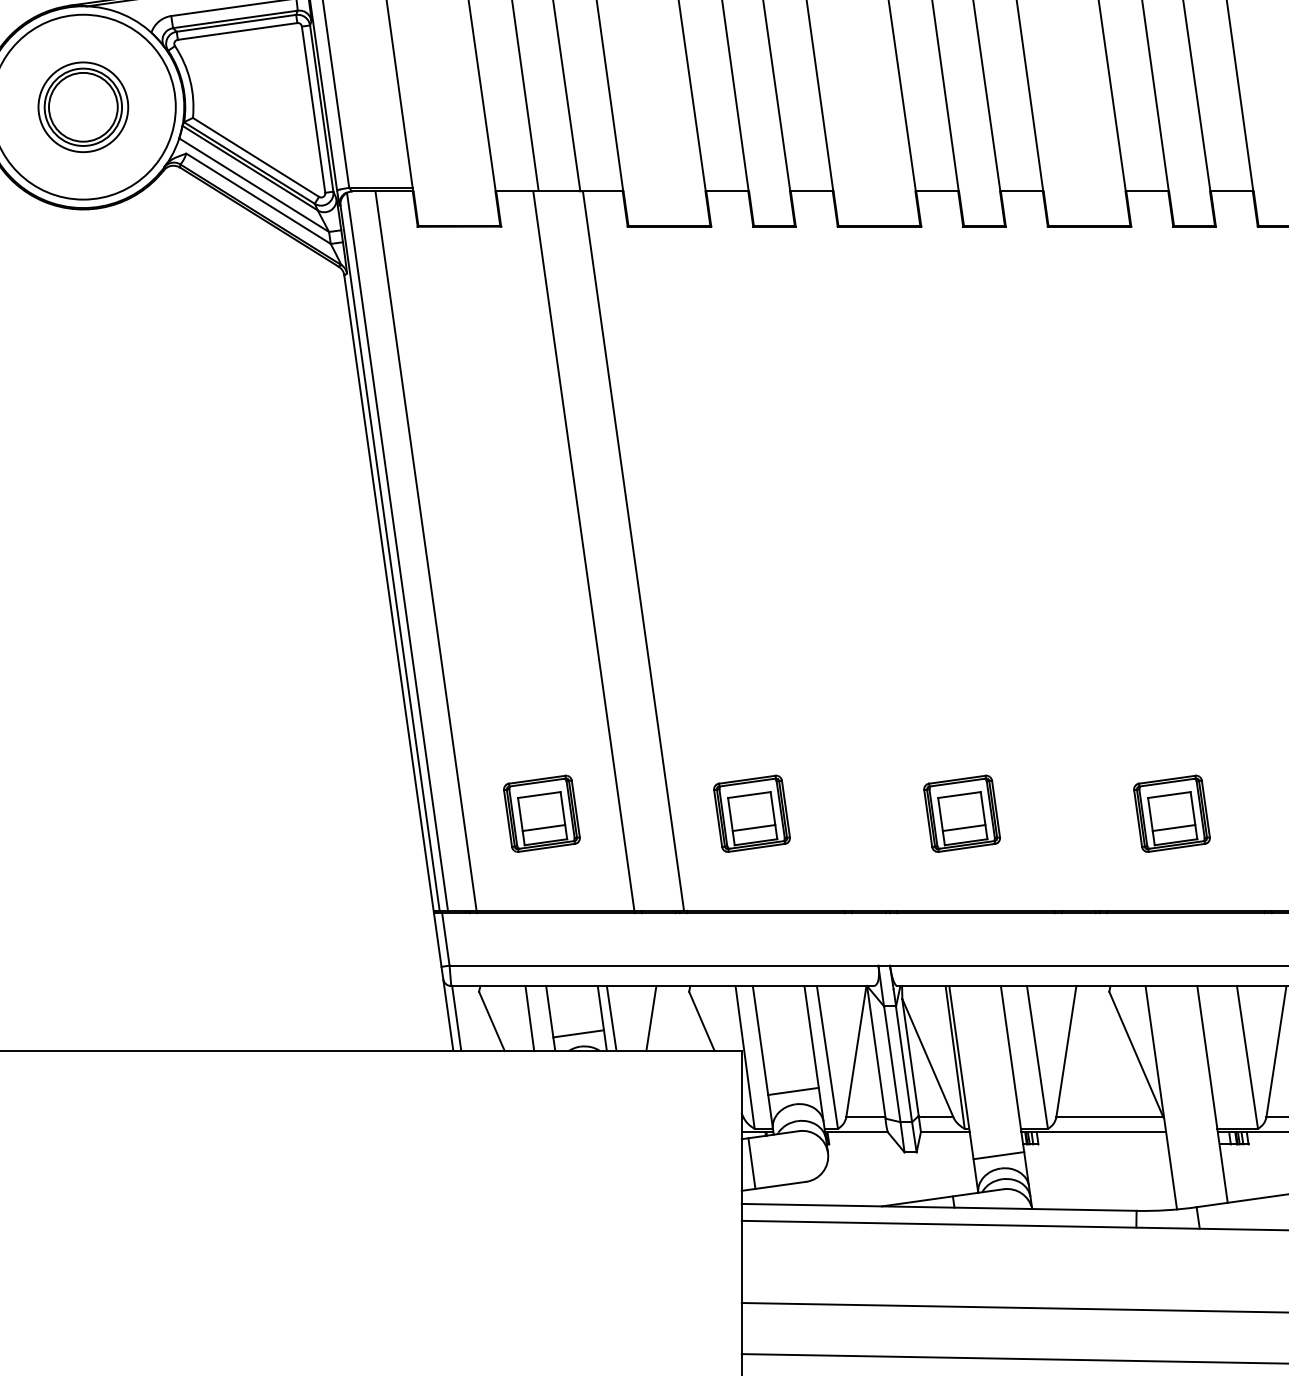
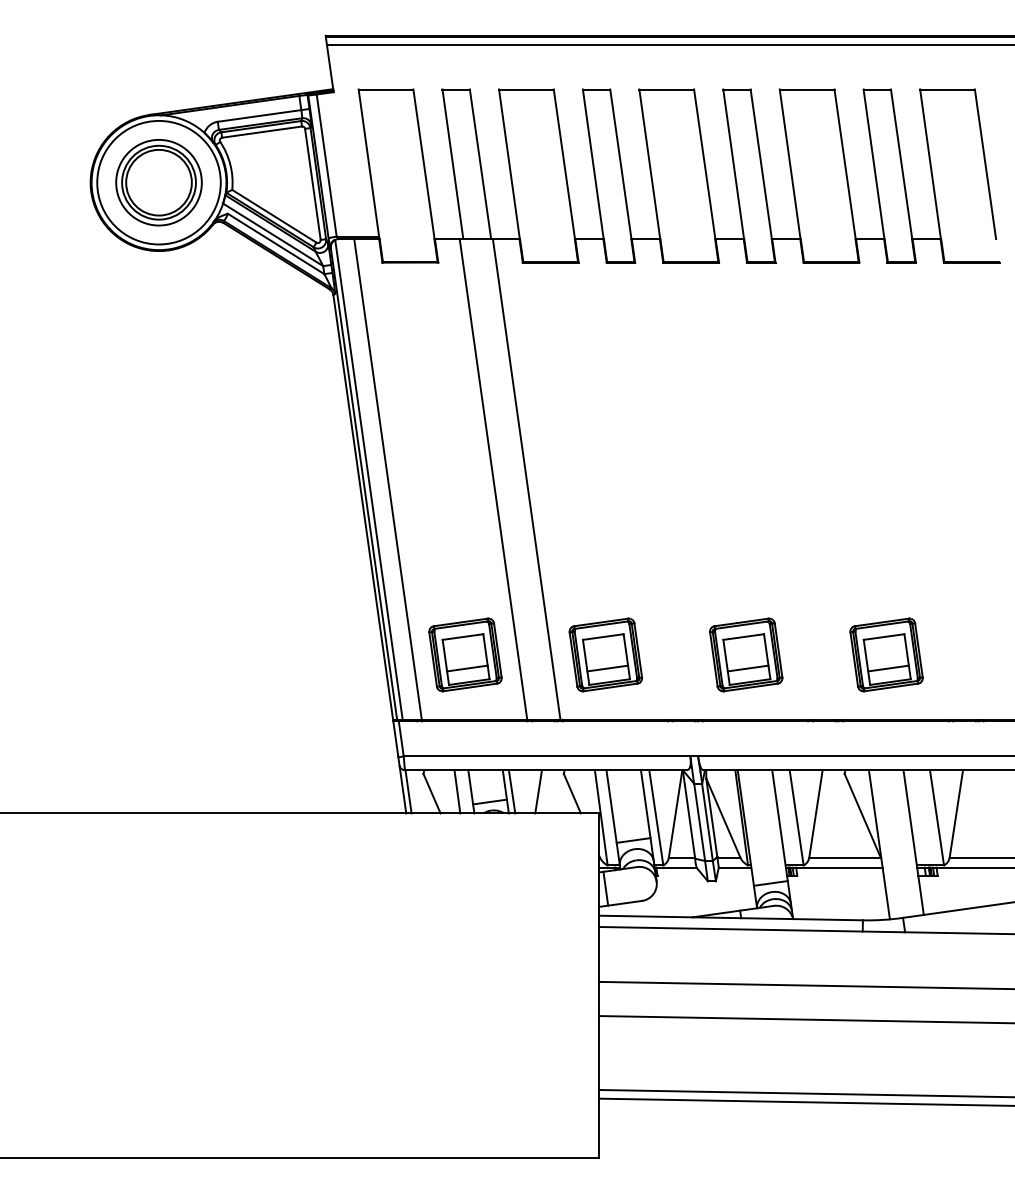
part: (82, 106) -> (158, 182), size x1.43
part: (541, 813) -> (465, 654), size x1.43
part: (751, 813) -> (605, 654), size x1.43
part: (962, 813) -> (746, 654), size x1.43
part: (1171, 813) -> (886, 654), size x1.43

